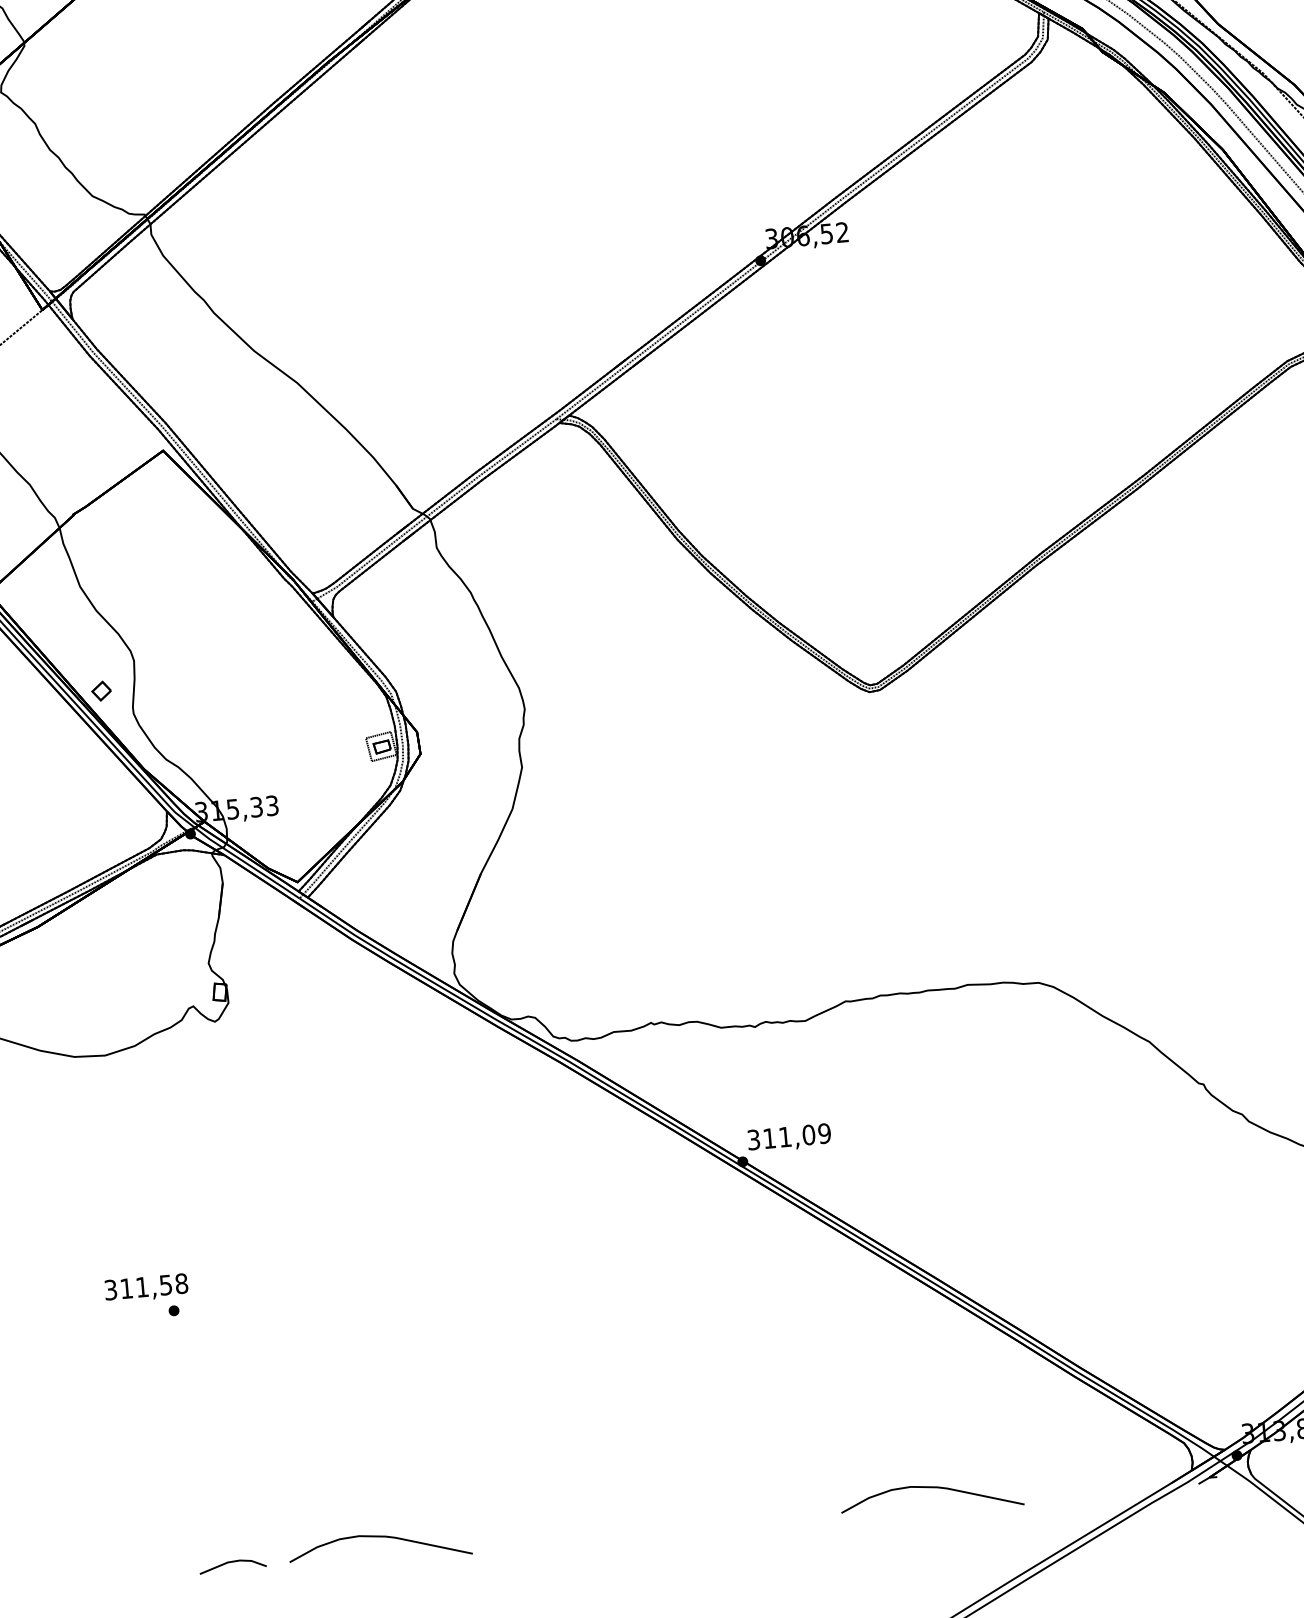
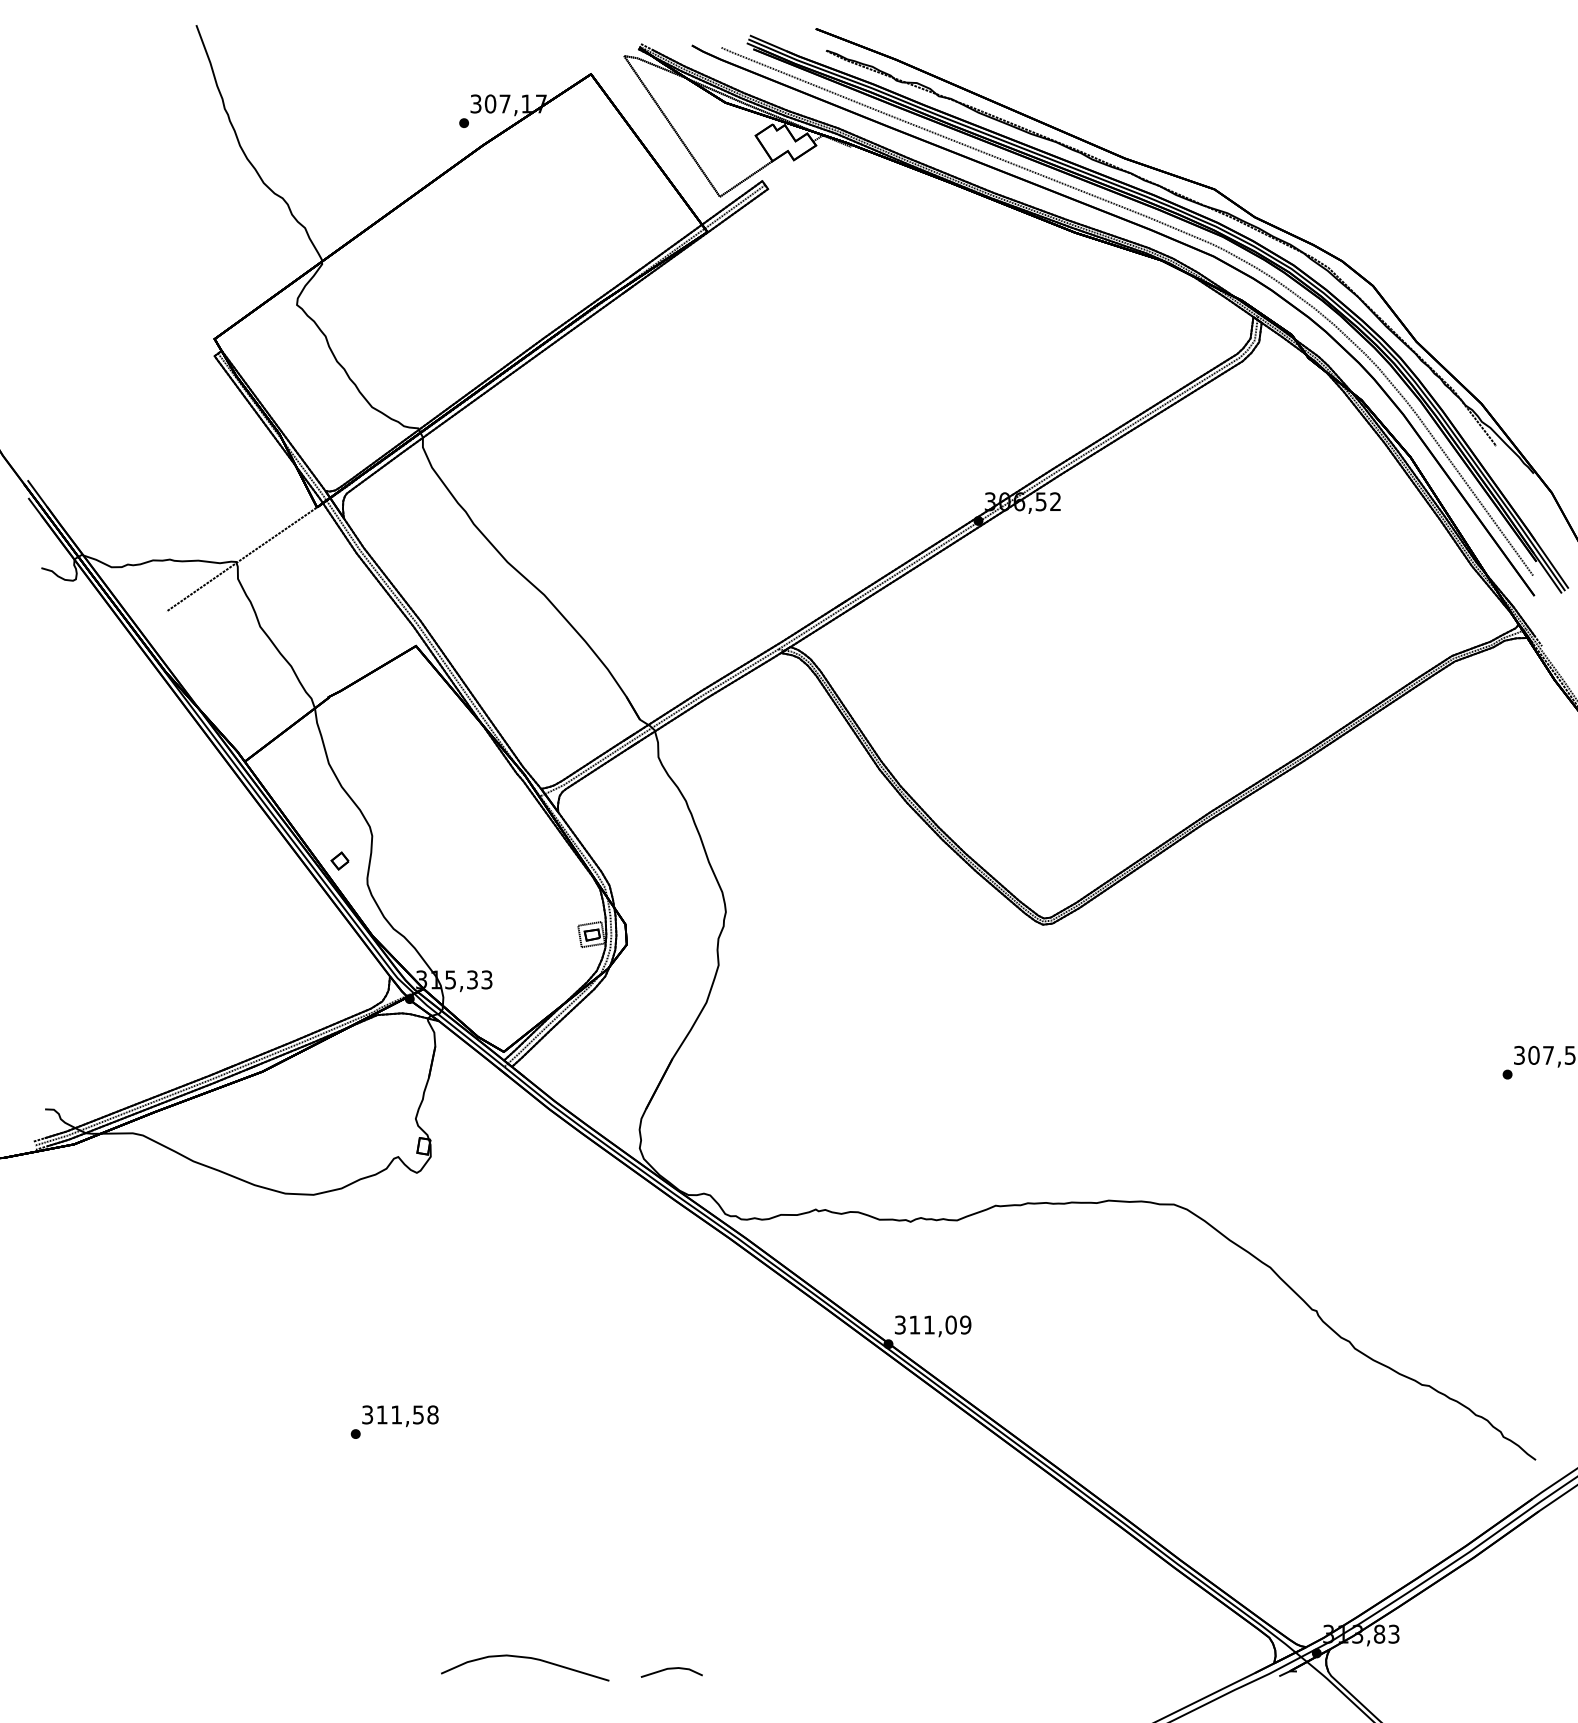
text: (146, 1288) -> (400, 1416), moved
curve: (931, 1488) -> (1034, 1658), removed
line: (232, 1562) -> (671, 1669), moved

